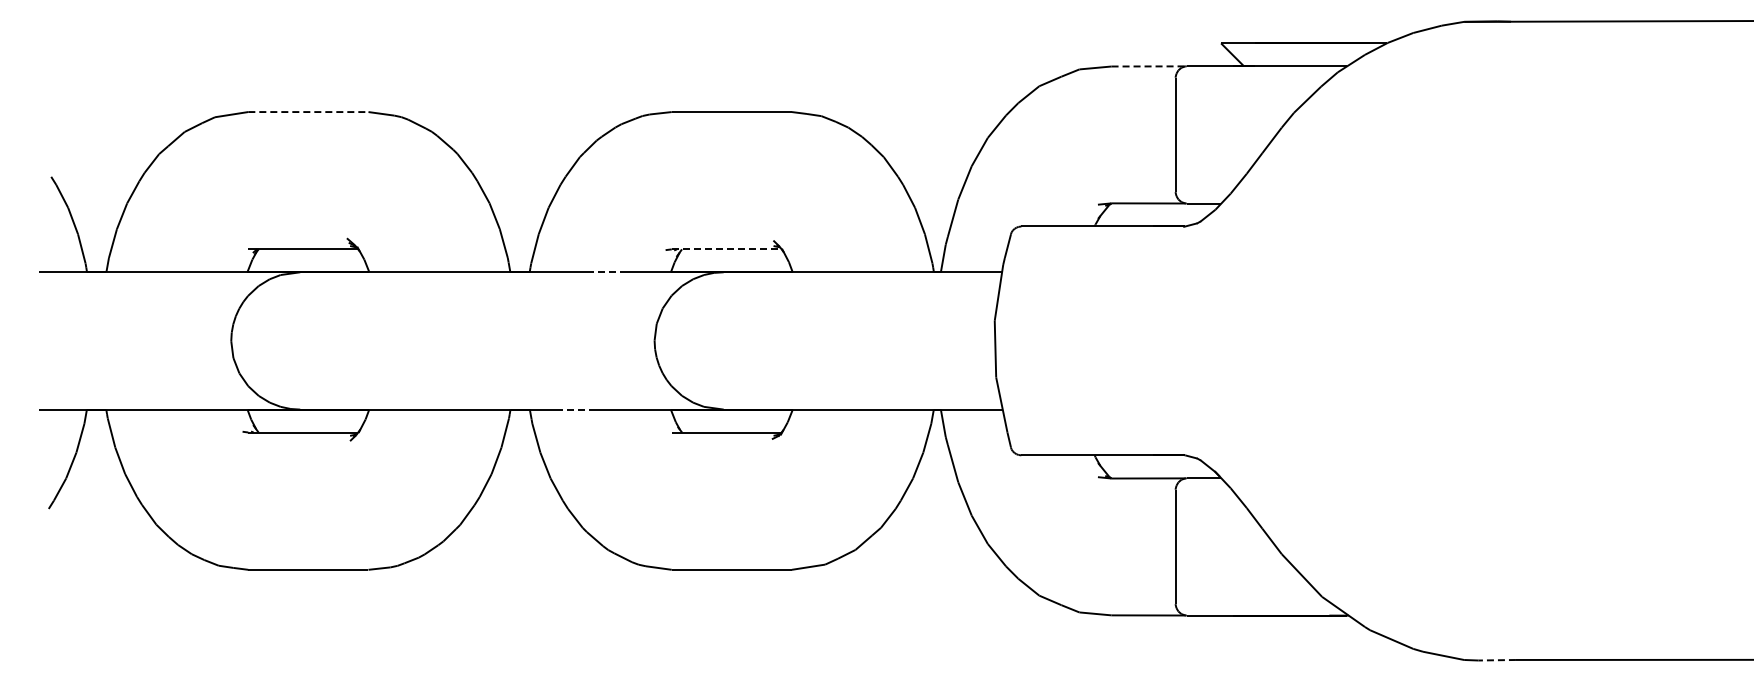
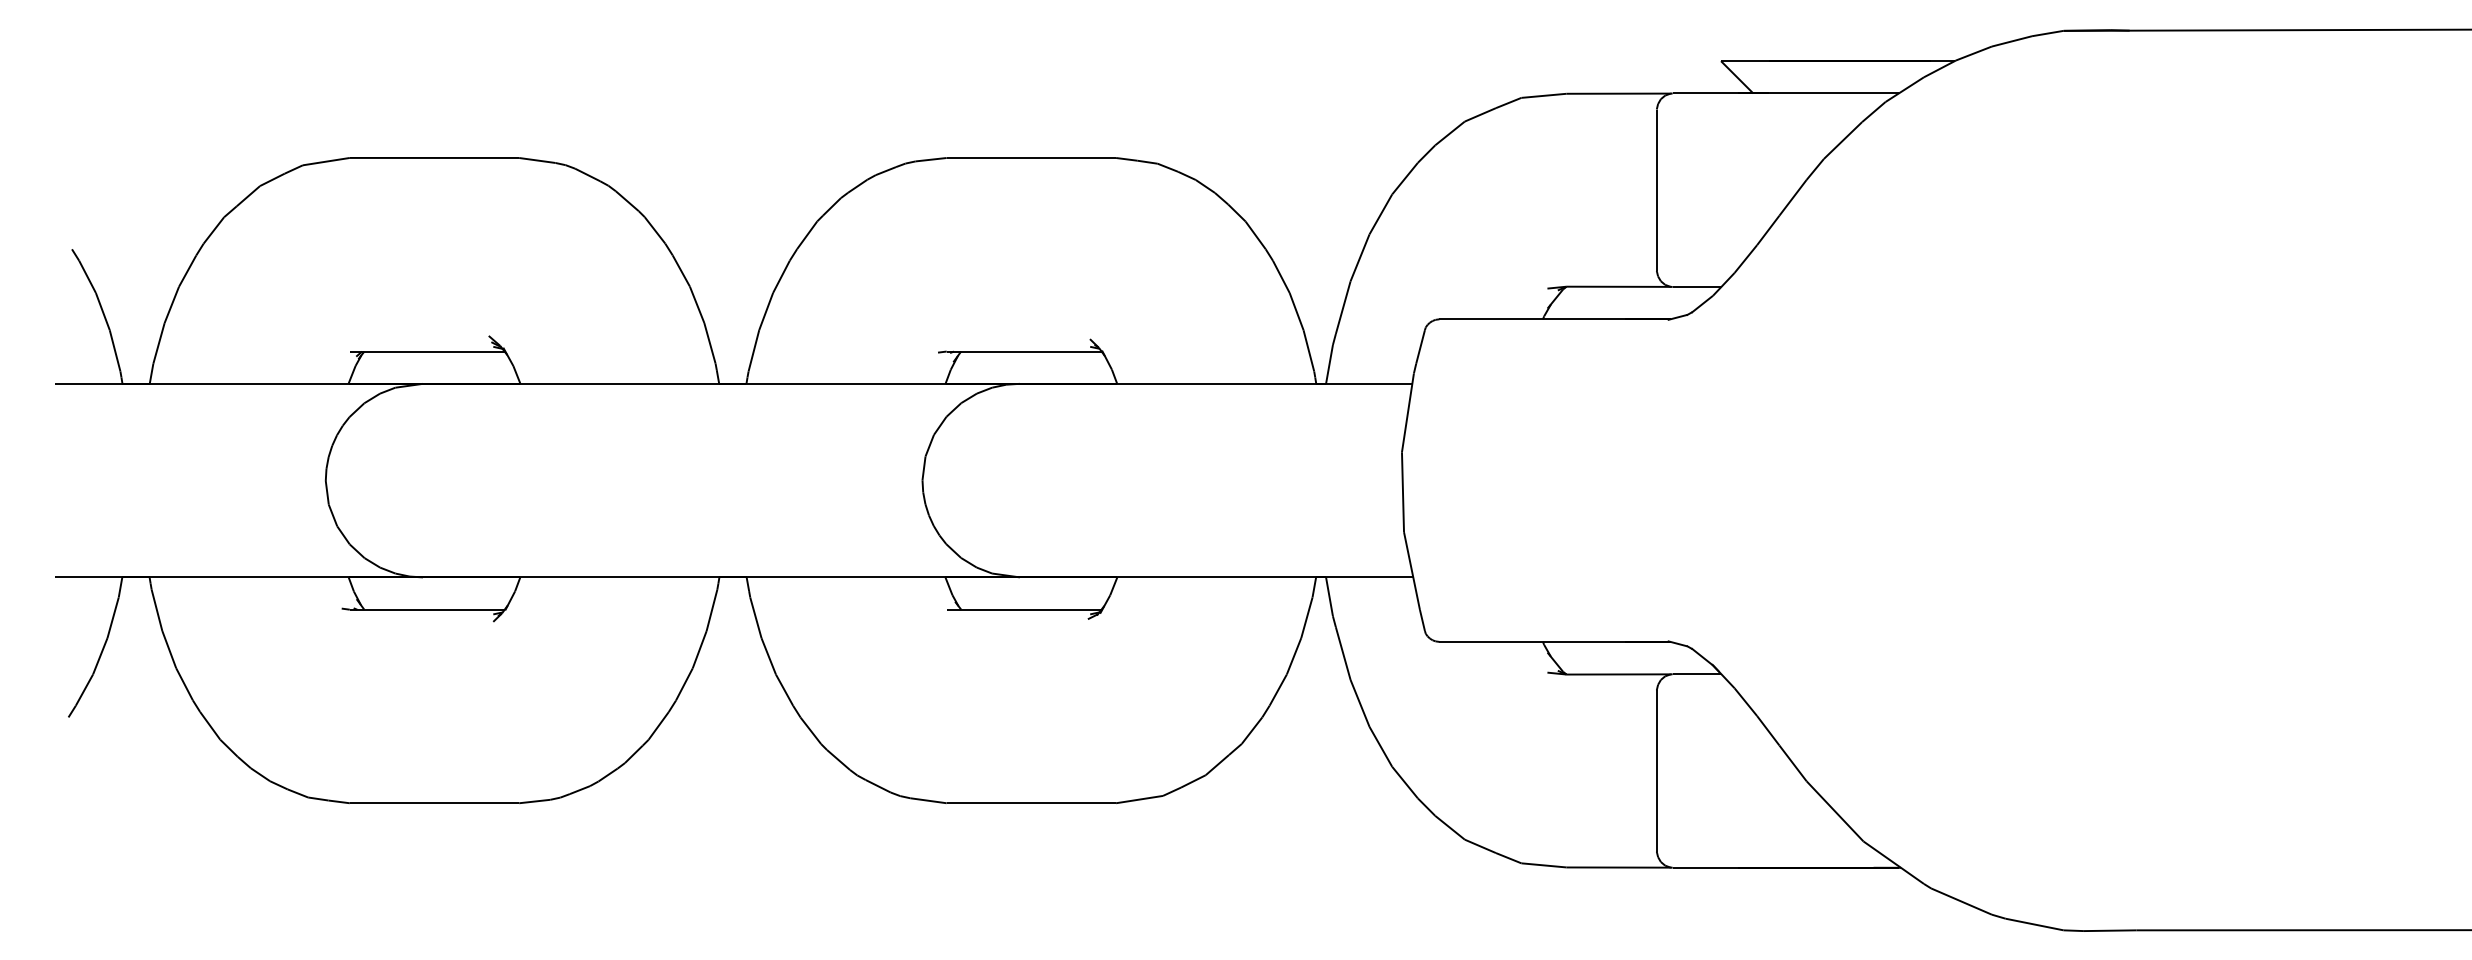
line: (1149, 66) -> (1620, 93), dashed -> solid
line: (308, 112) -> (434, 158), dashed -> solid
line: (726, 249) -> (1023, 351), dashed -> solid
line: (609, 272) -> (858, 384), dashed -> solid
line: (574, 409) -> (809, 577), dashed -> solid
line: (1497, 660) -> (2110, 931), dashed -> solid

